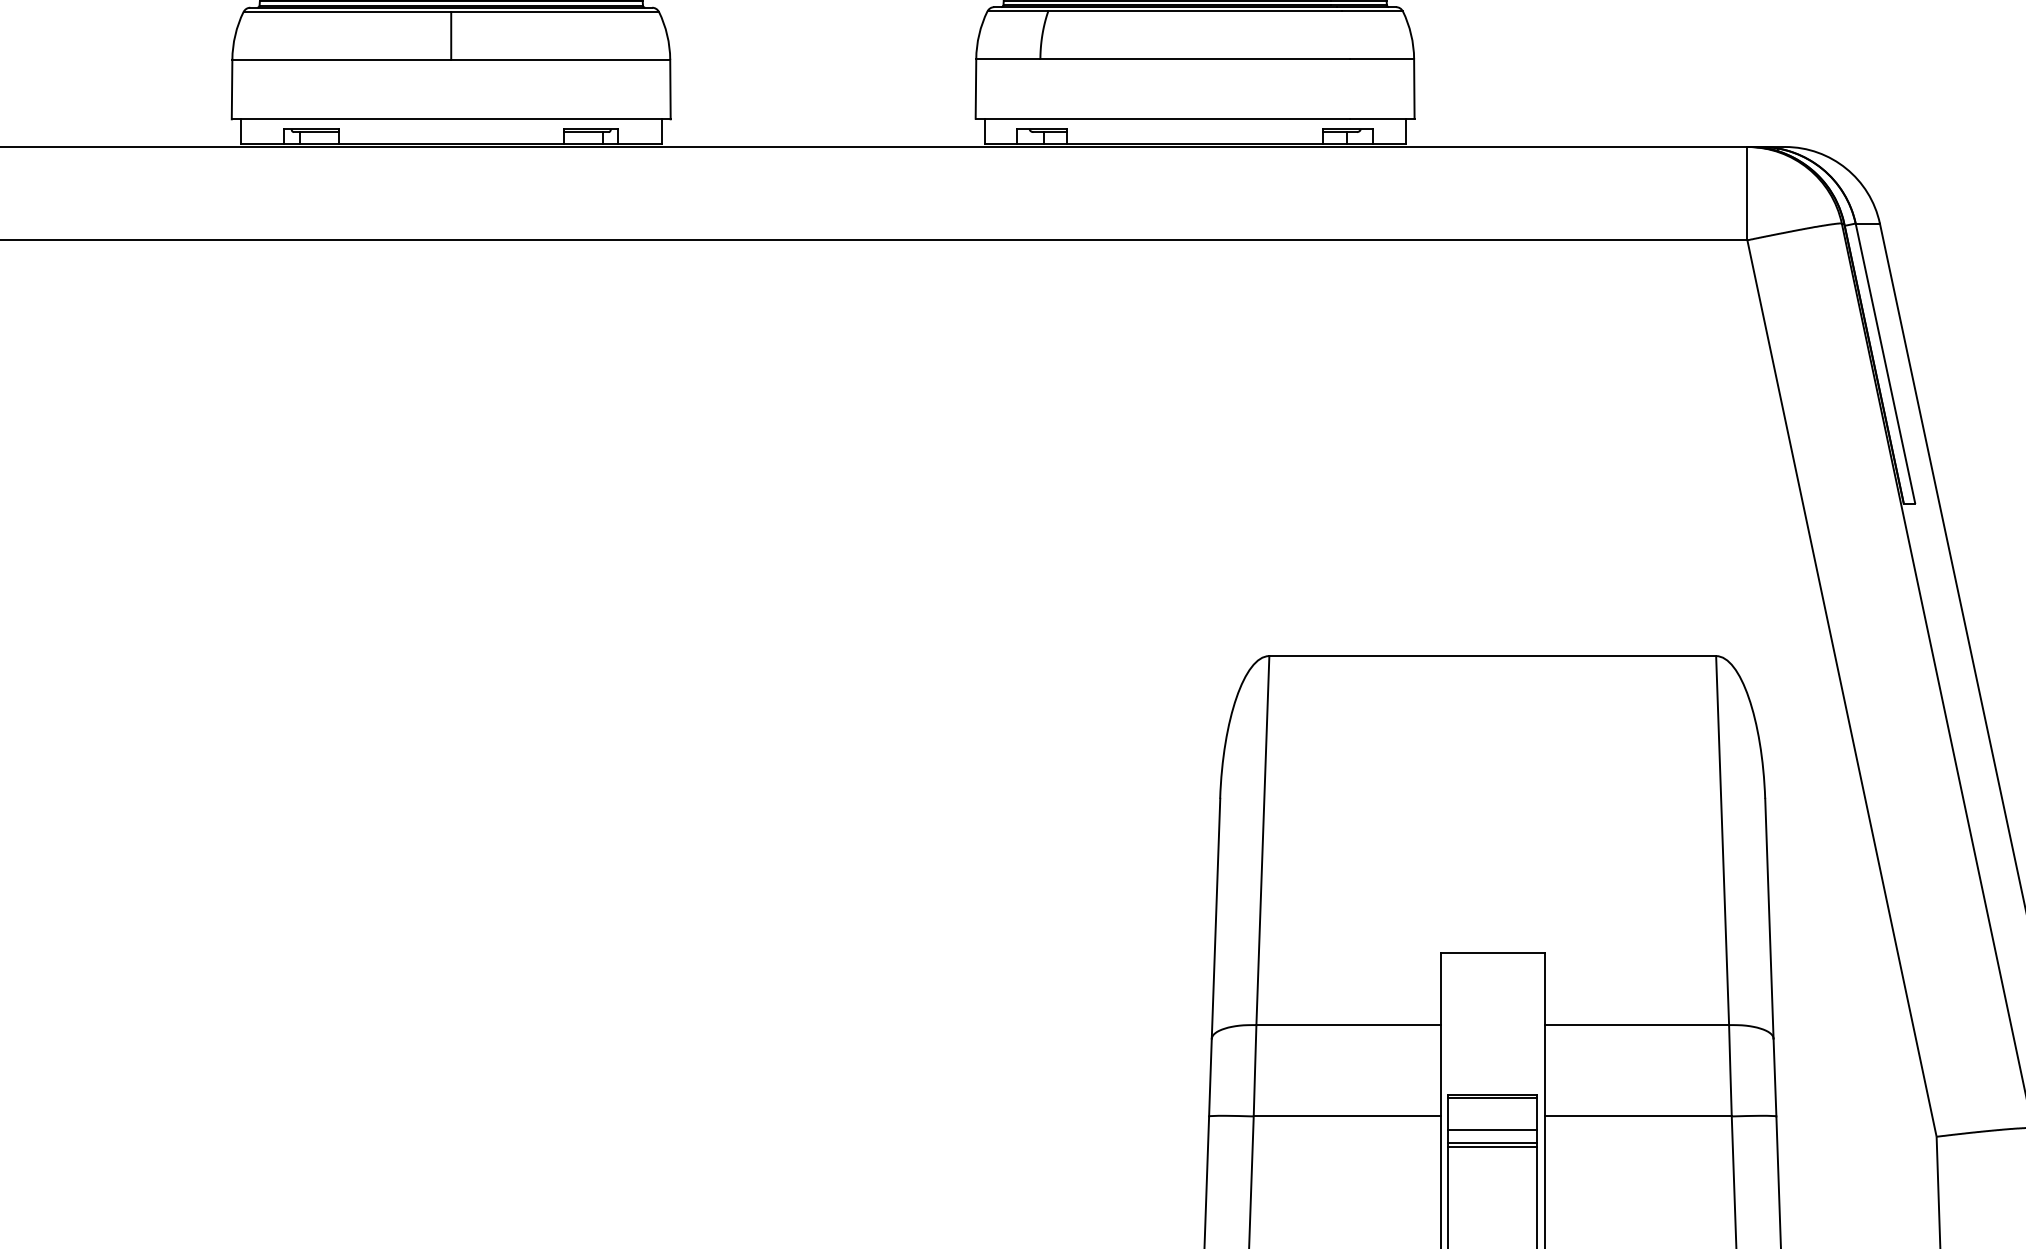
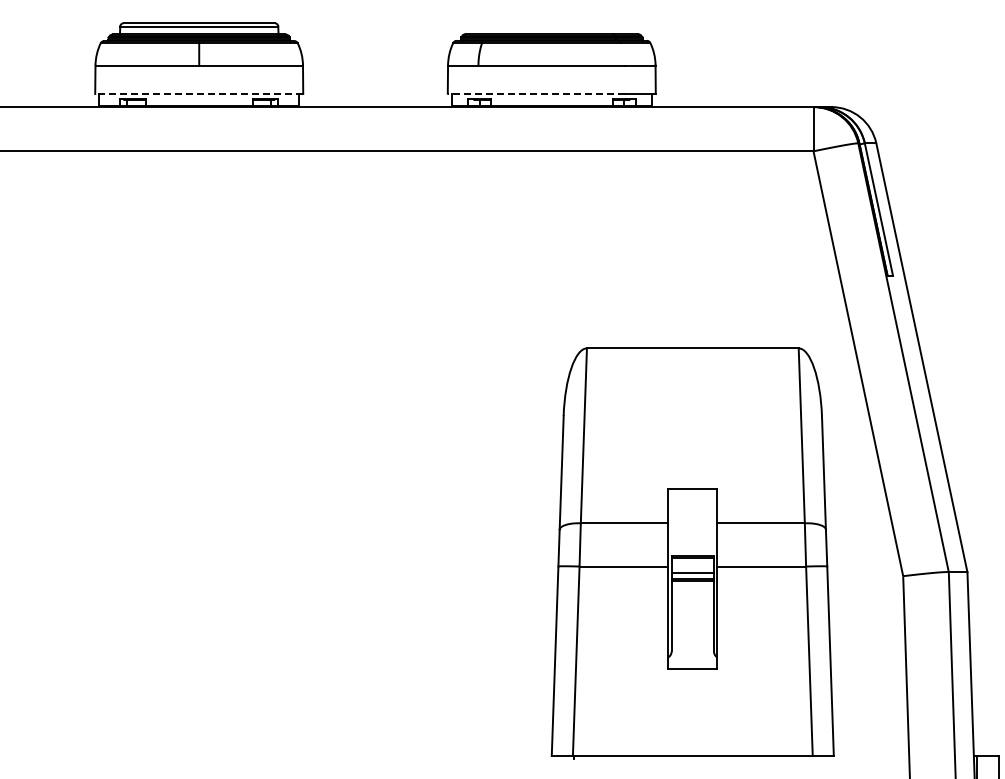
line: (449, 118) -> (198, 93), solid -> dashed
line: (1162, 118) -> (536, 93), solid -> dashed

